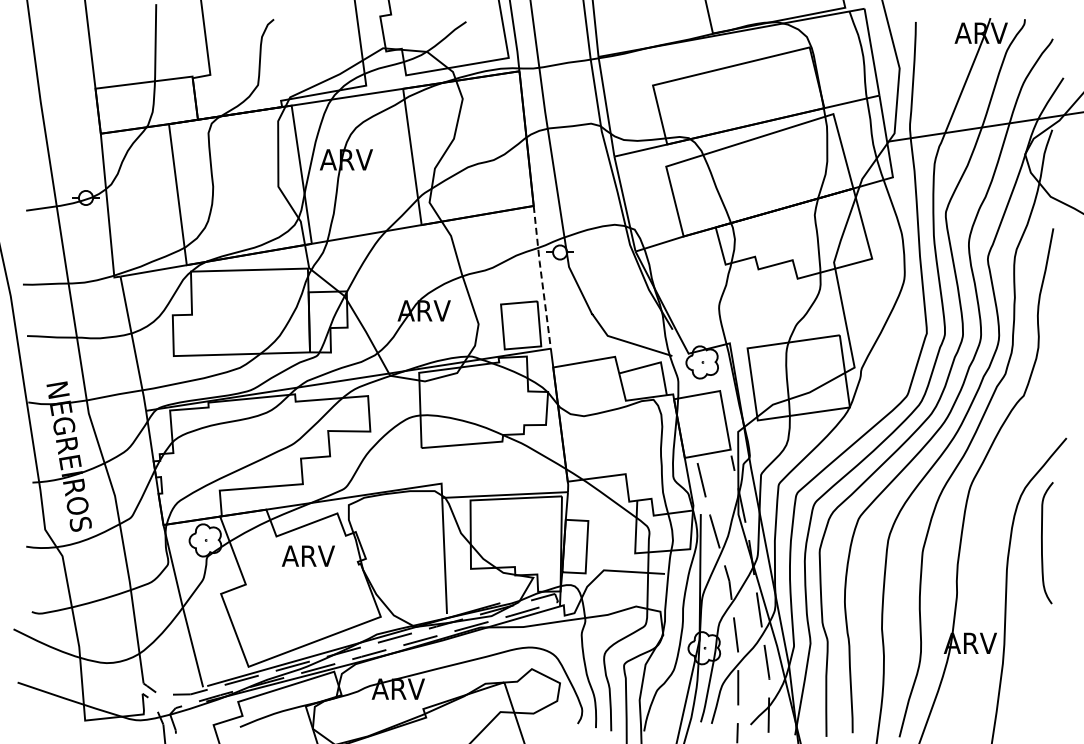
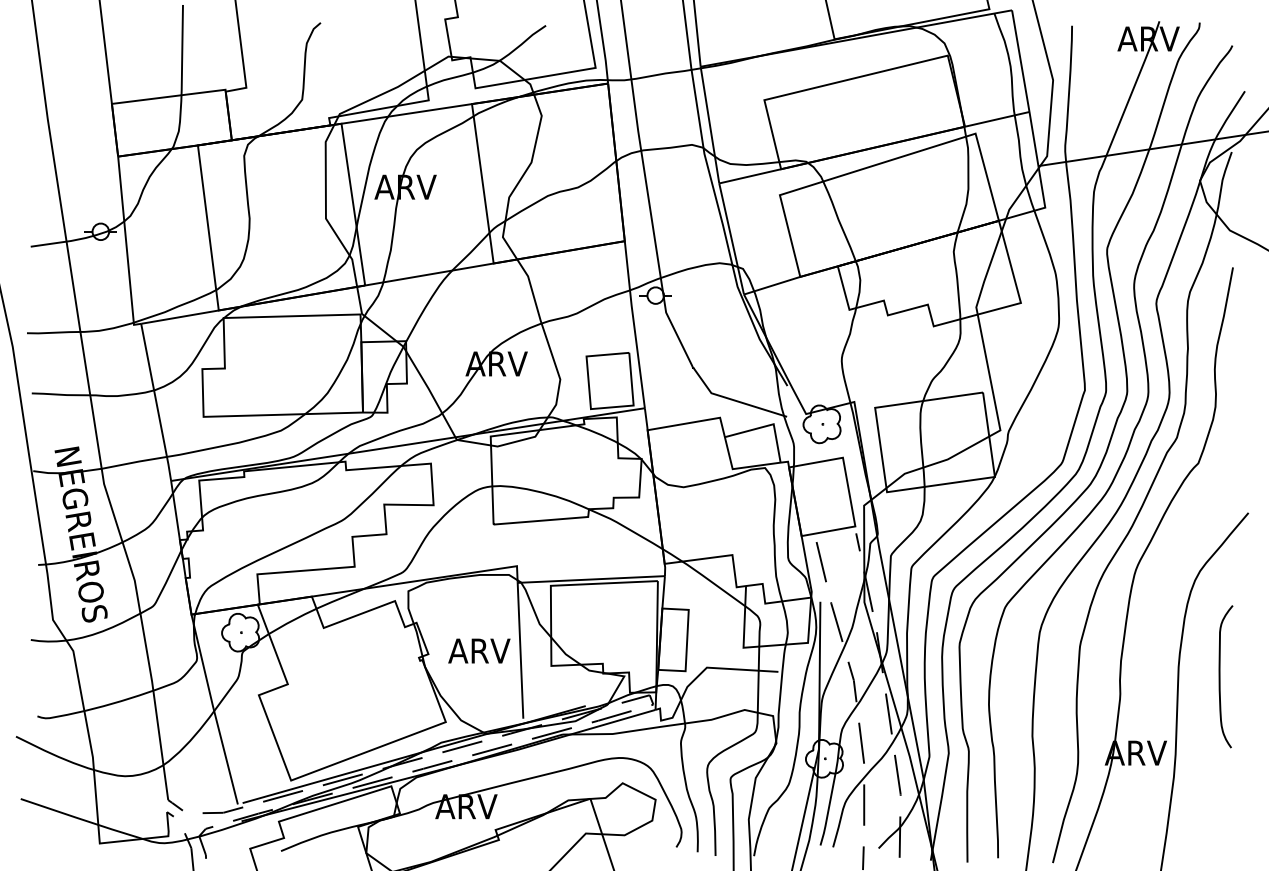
line: (541, 277) -> (633, 324), dashed -> solid
curve: (1042, 543) -> (1220, 677), moved
text: (307, 555) -> (478, 650), moved

